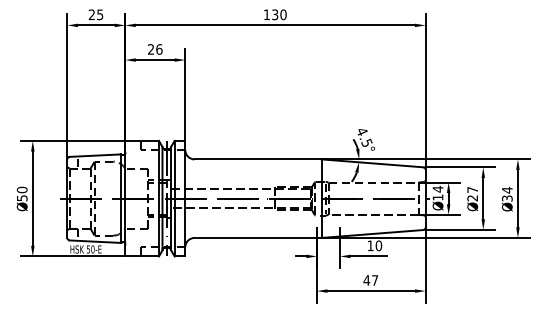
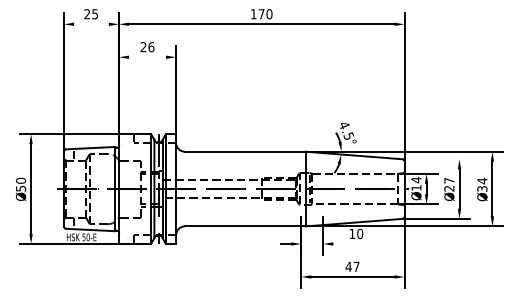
text: (275, 15) -> (261, 14), 130 -> 170
line: (96, 25) -> (91, 24), removed
line: (155, 60) -> (147, 57), removed
line: (461, 167) -> (438, 159), removed
line: (368, 256) -> (350, 244), removed

